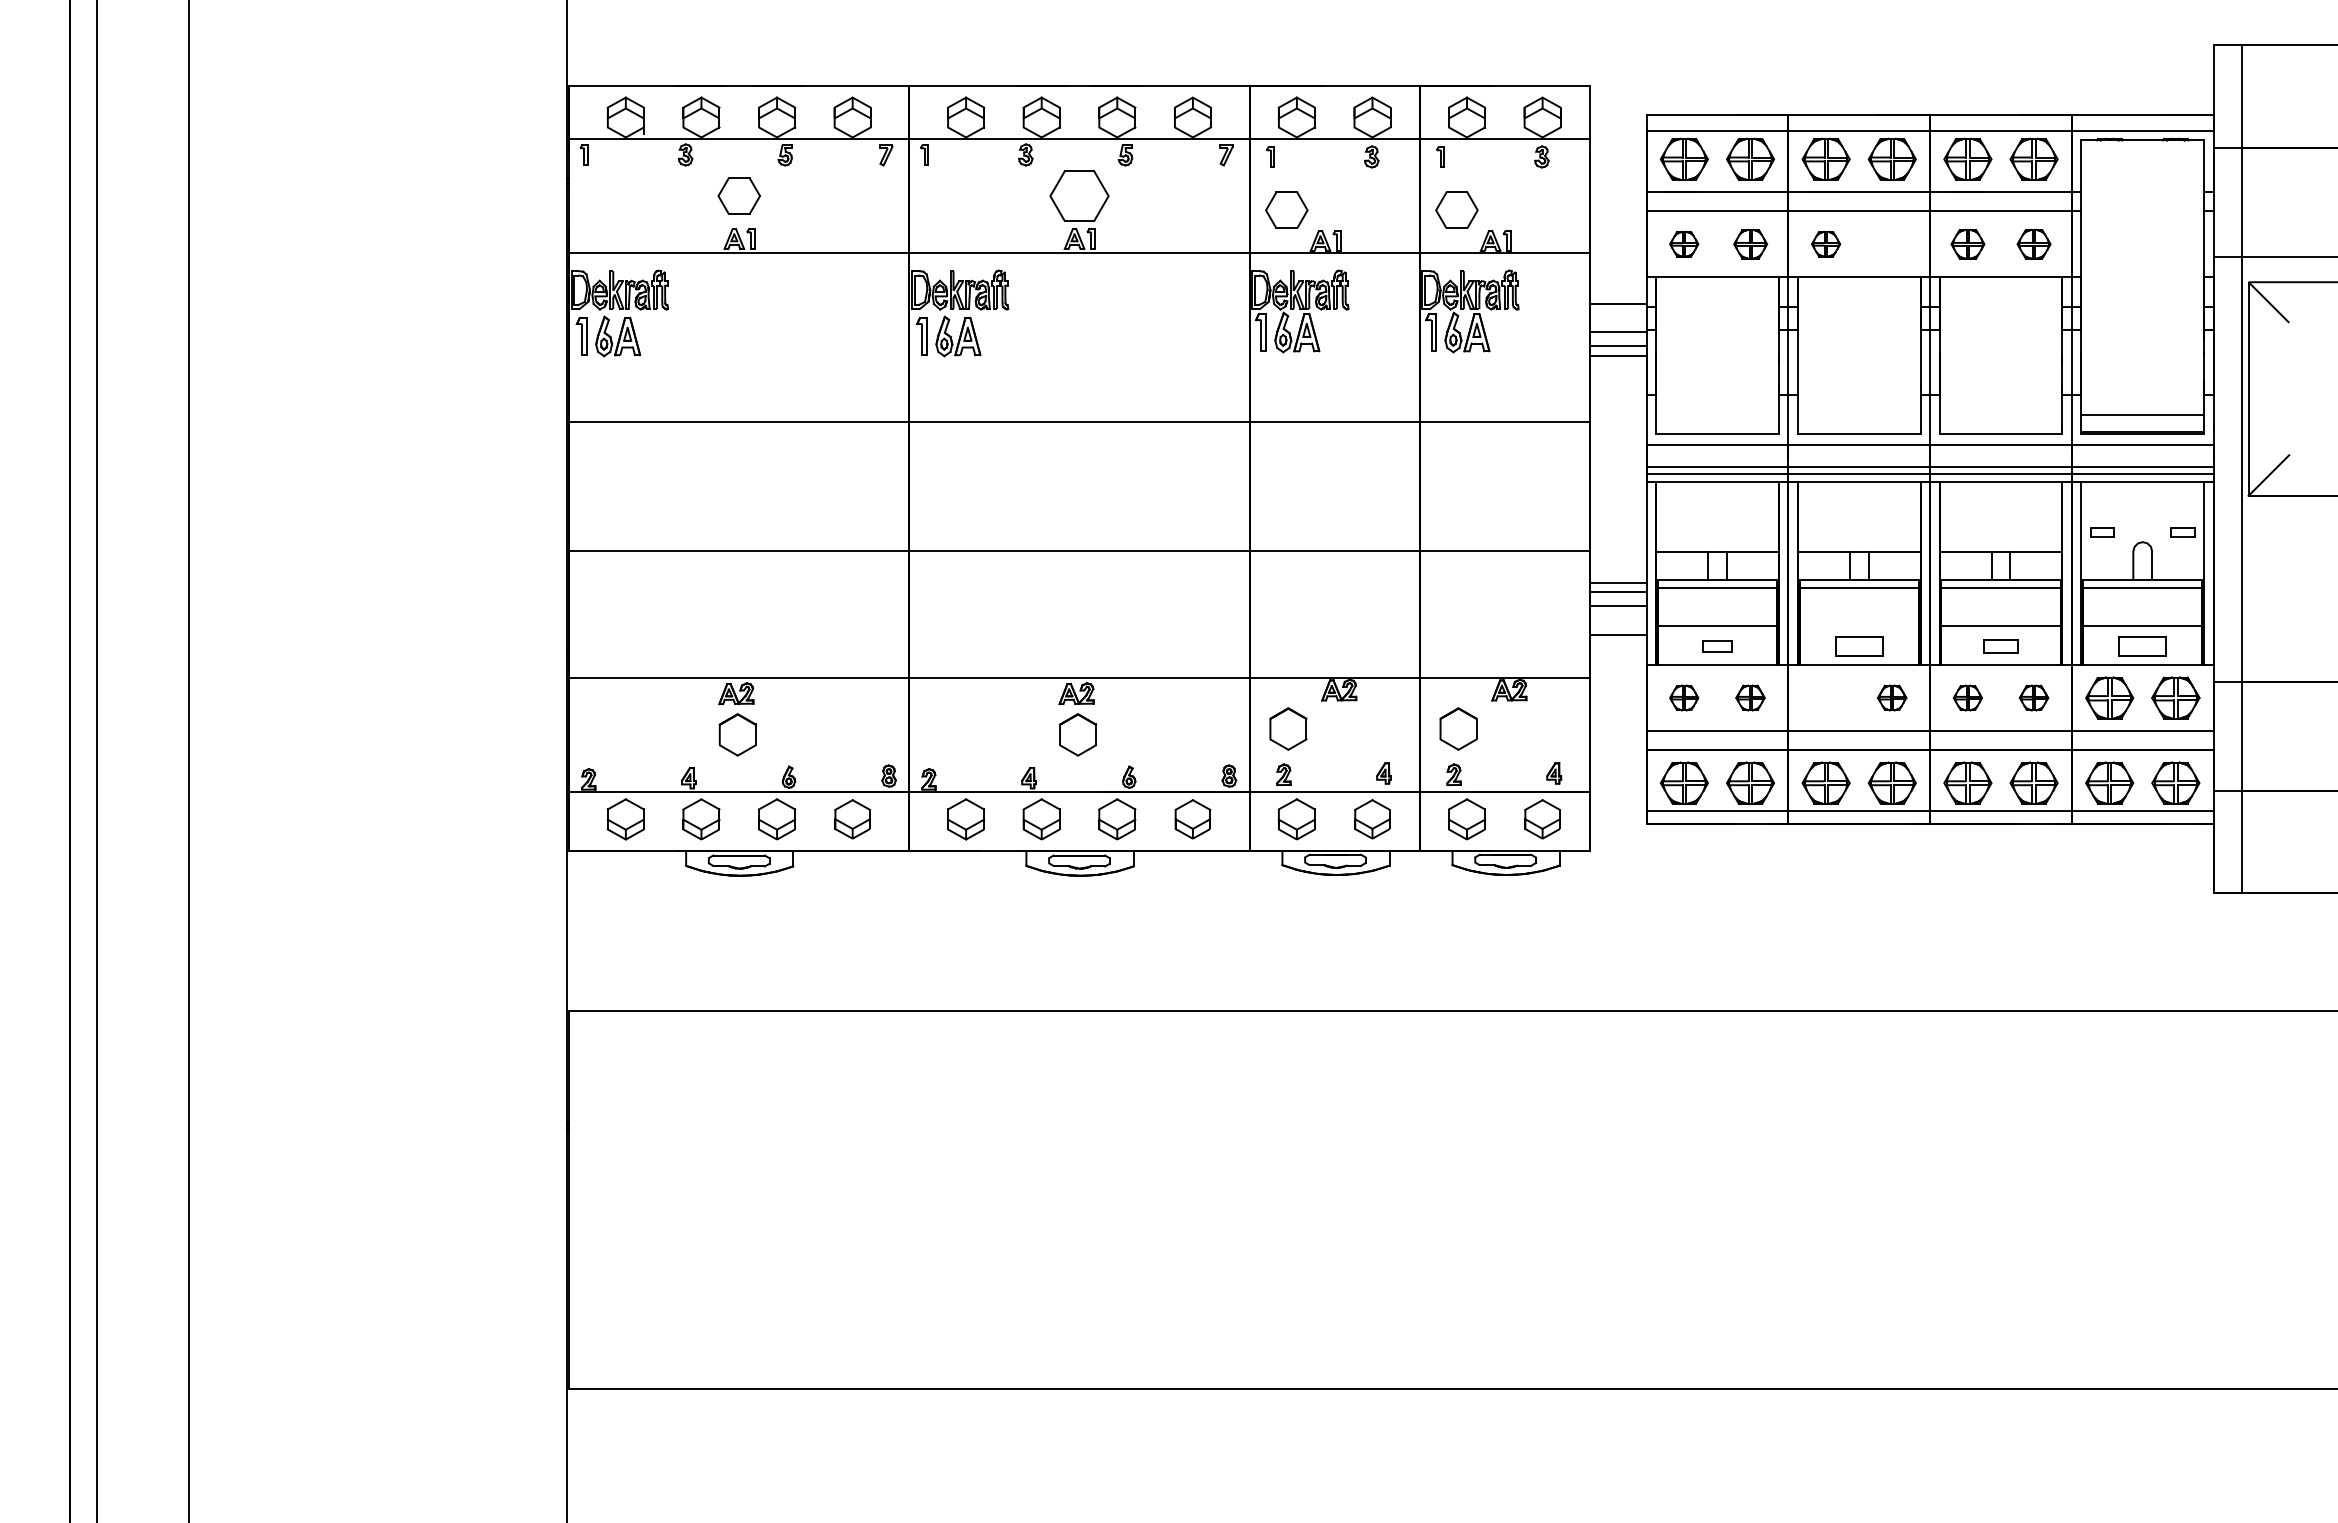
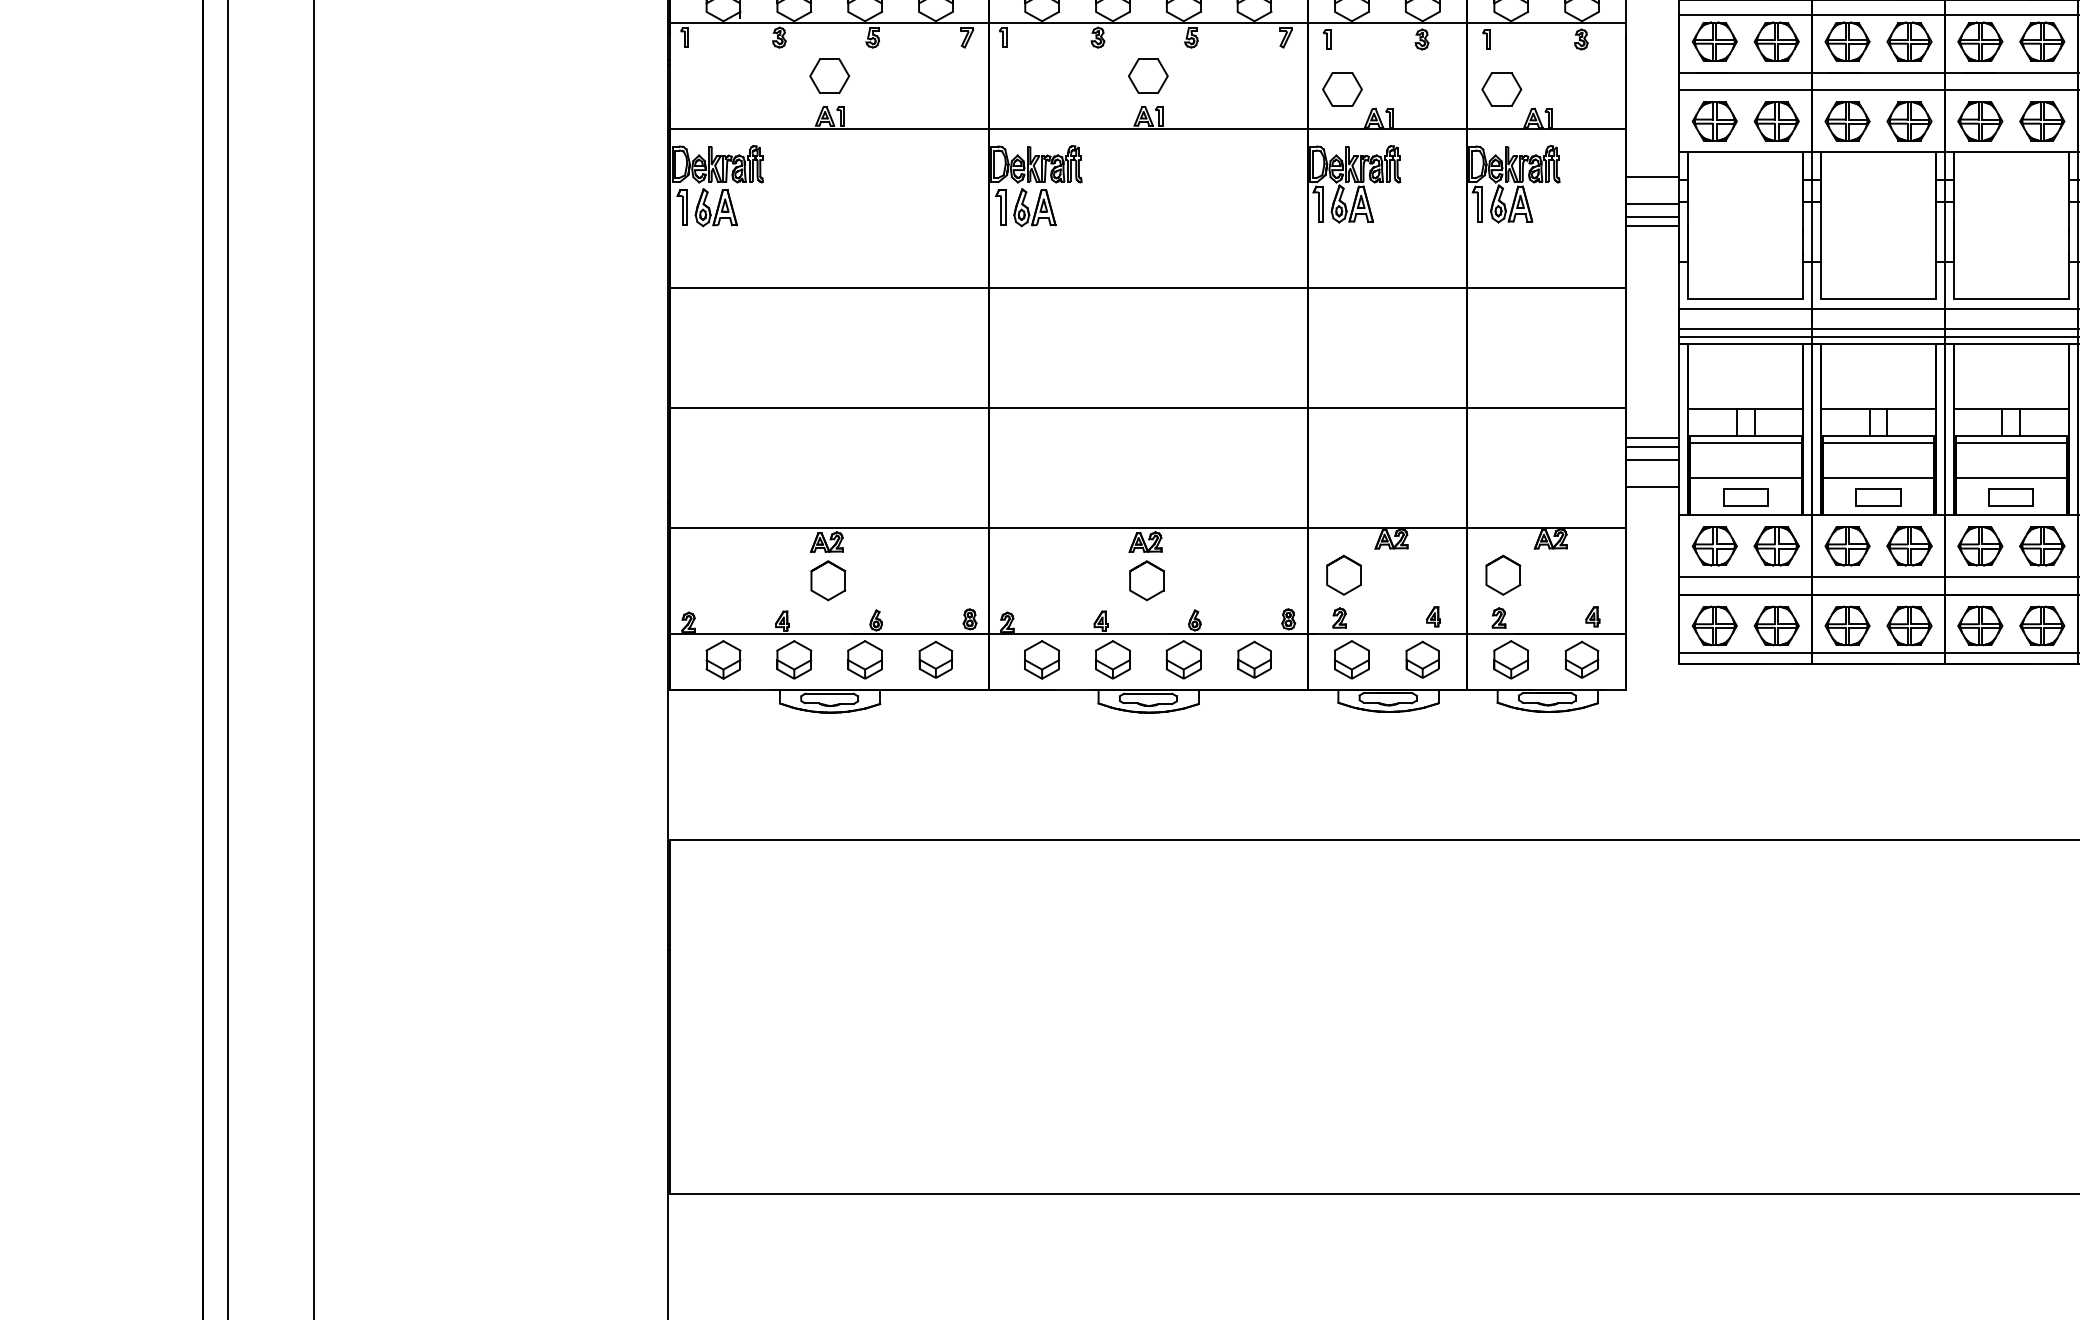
part: (1079, 195) -> (1148, 75), size x0.71
part: (1683, 243) -> (1713, 120), size x1.67
part: (1750, 243) -> (1776, 120), size x1.43
part: (1825, 243) -> (1846, 120), size x1.67
part: (1891, 243) -> (1908, 120), added
part: (1967, 243) -> (1979, 120), size x1.43
part: (2033, 243) -> (2041, 120), size x1.43
line: (1858, 625) -> (1877, 478), added
part: (1717, 646) -> (1745, 497), size x1.67
part: (2000, 646) -> (2010, 497), size x1.43
part: (1683, 697) -> (1713, 545), size x1.67
part: (1750, 697) -> (1776, 545), size x1.67
part: (1825, 697) -> (1846, 545), added
part: (1891, 697) -> (1908, 545), size x1.67
part: (1967, 697) -> (1979, 545), size x1.67
part: (2033, 697) -> (2041, 545), size x1.67

